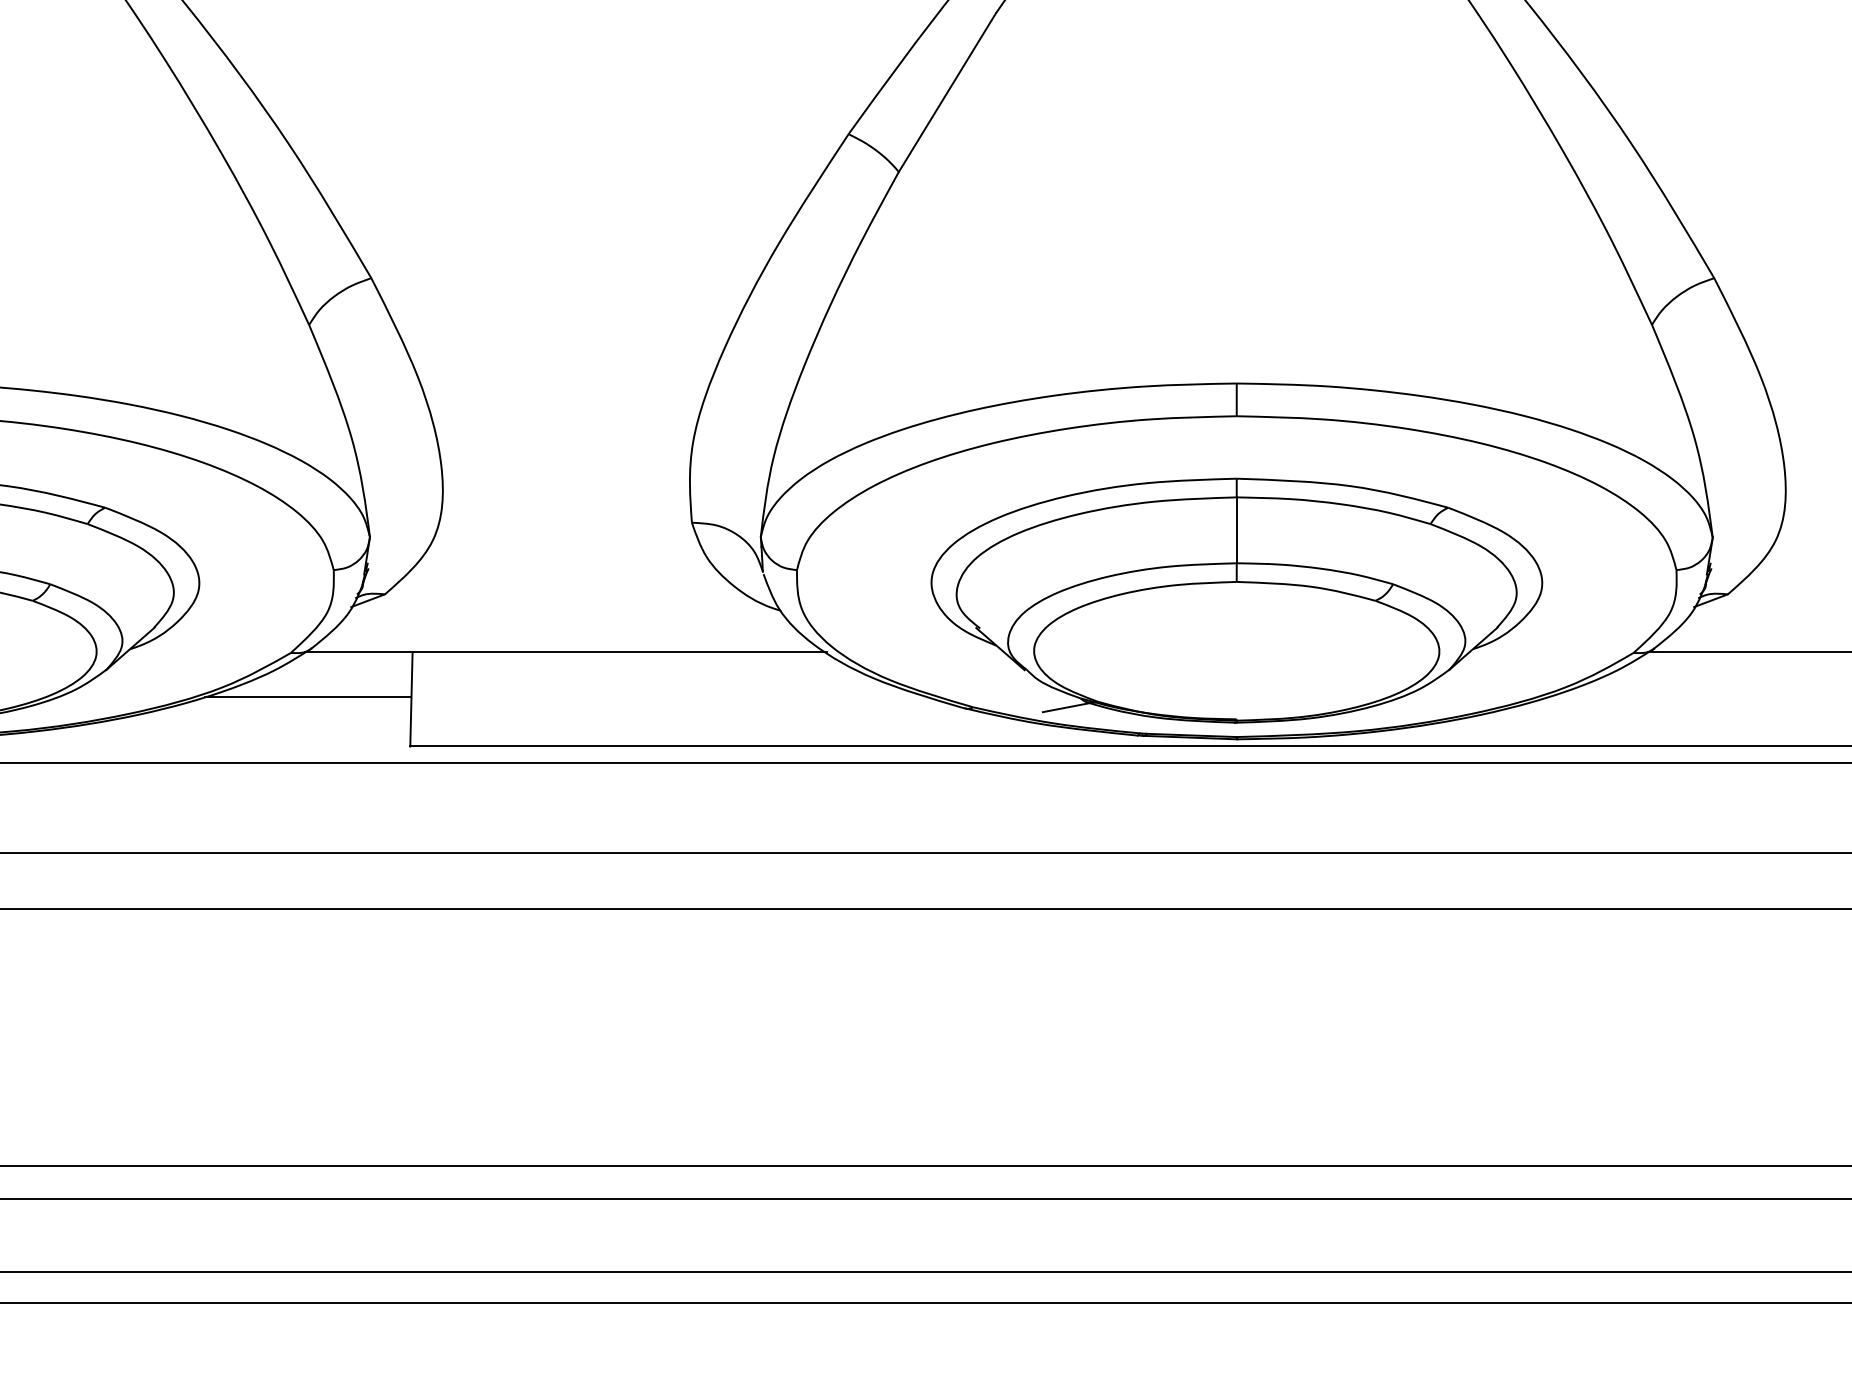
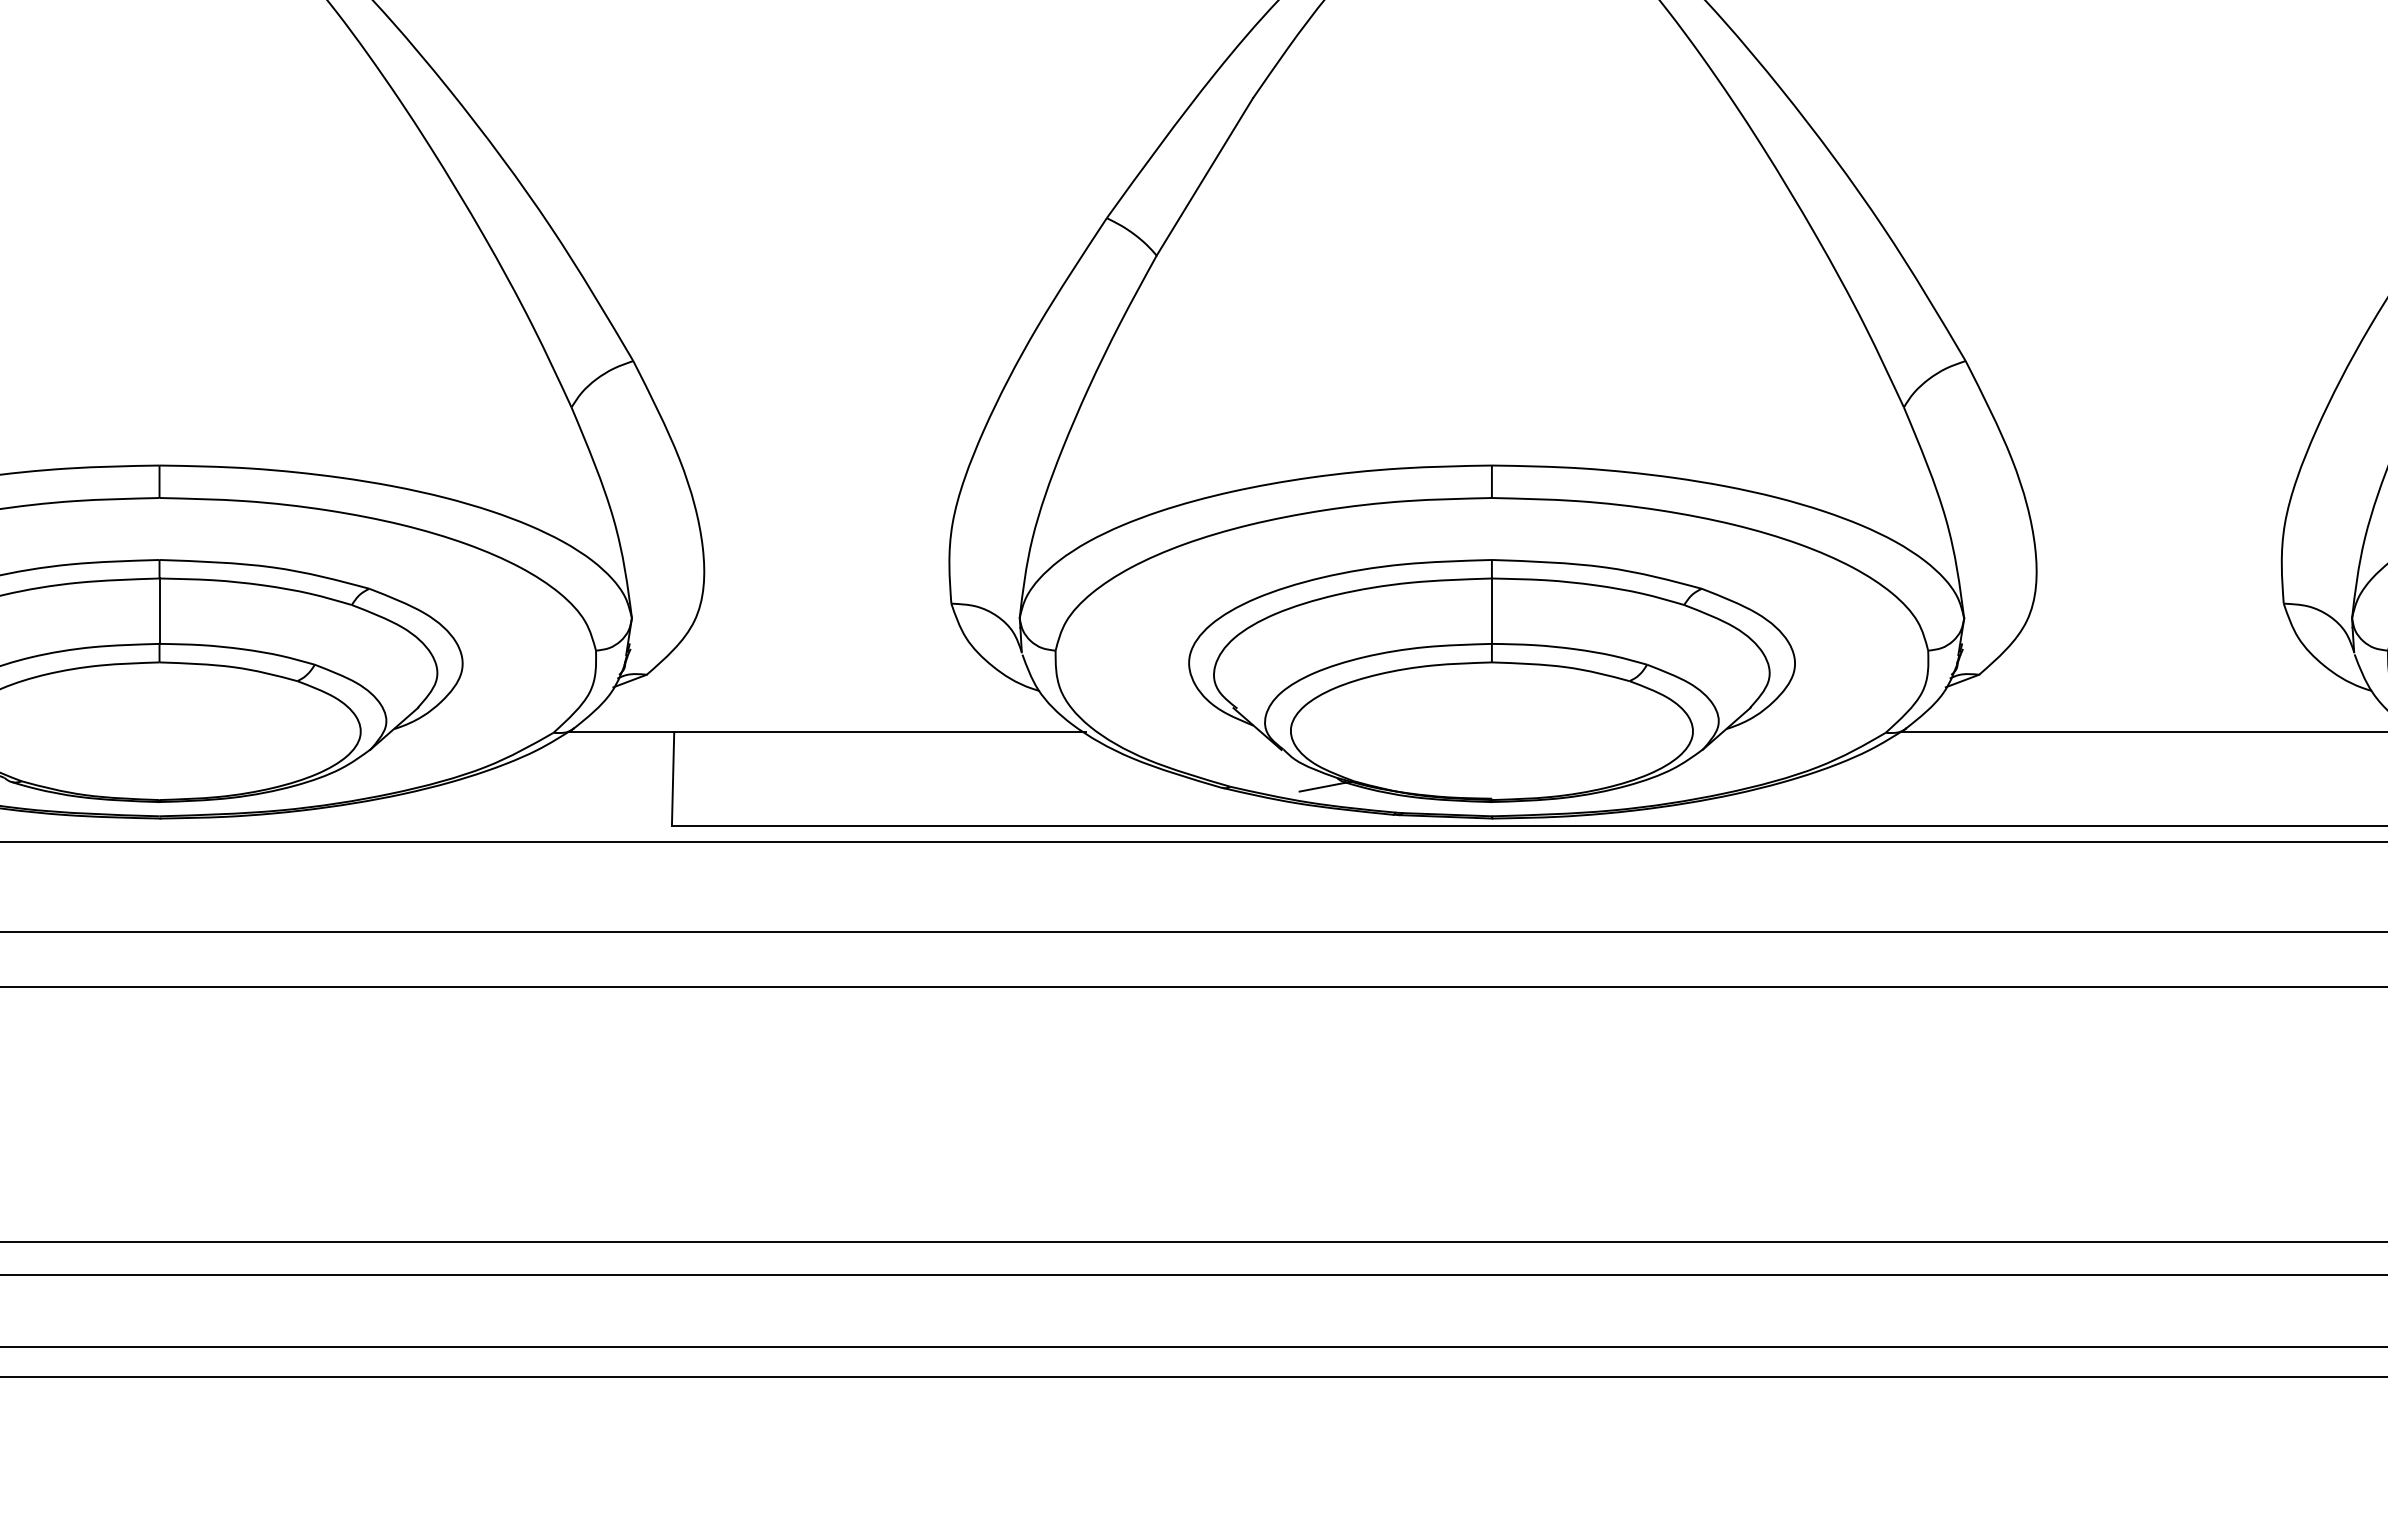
line: (308, 696) -> (570, 776), removed

